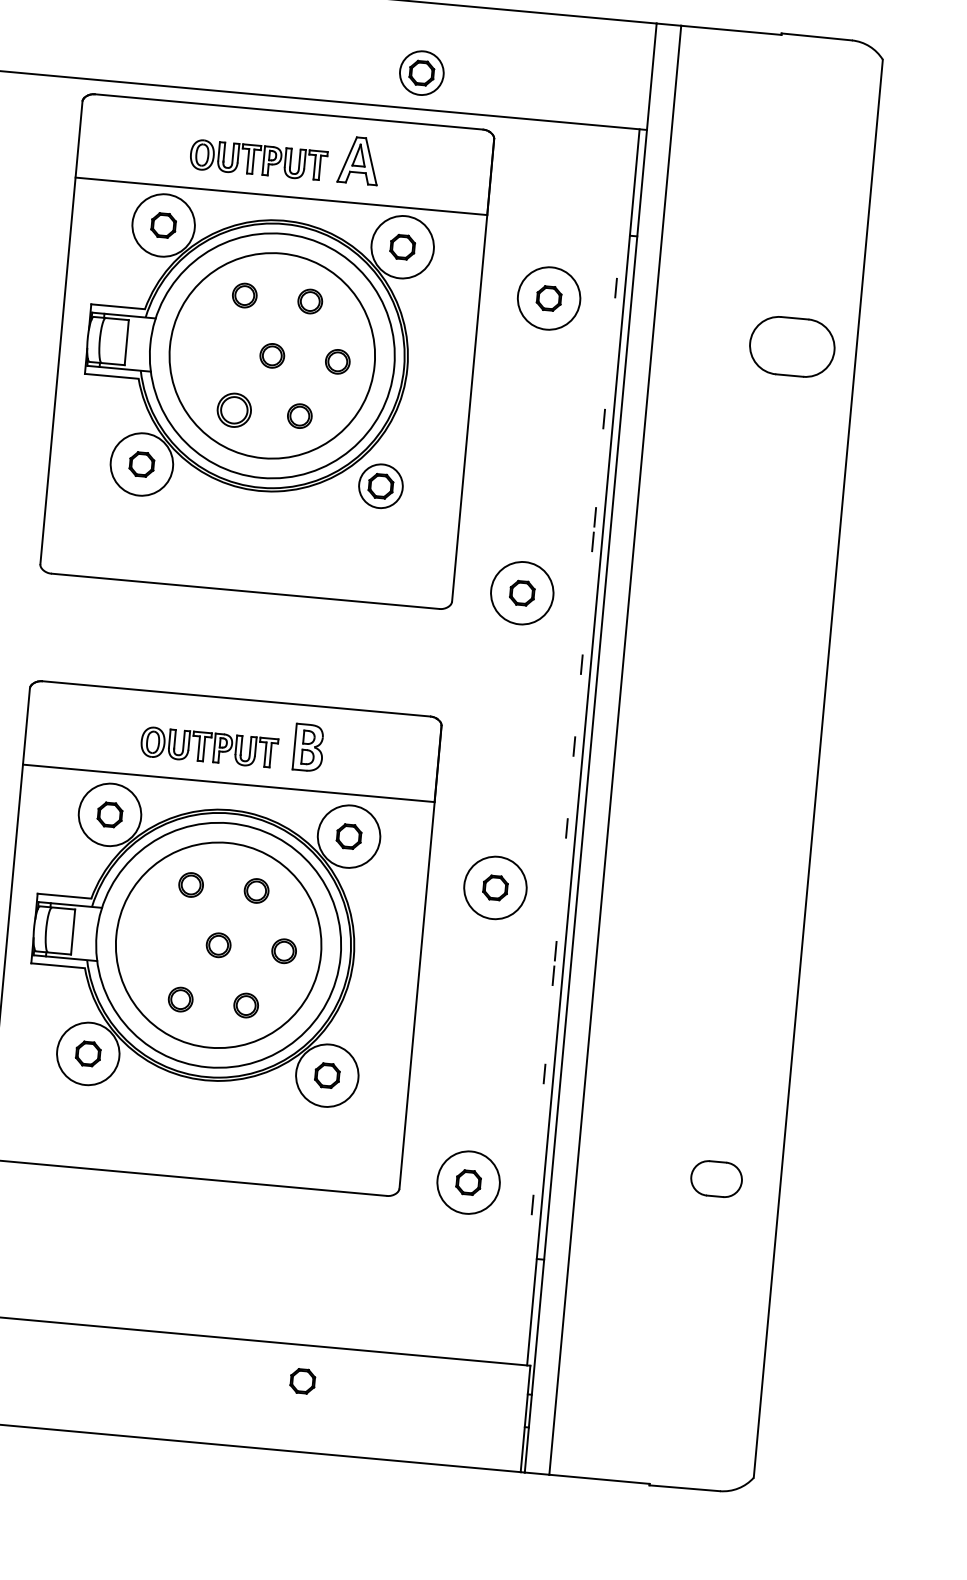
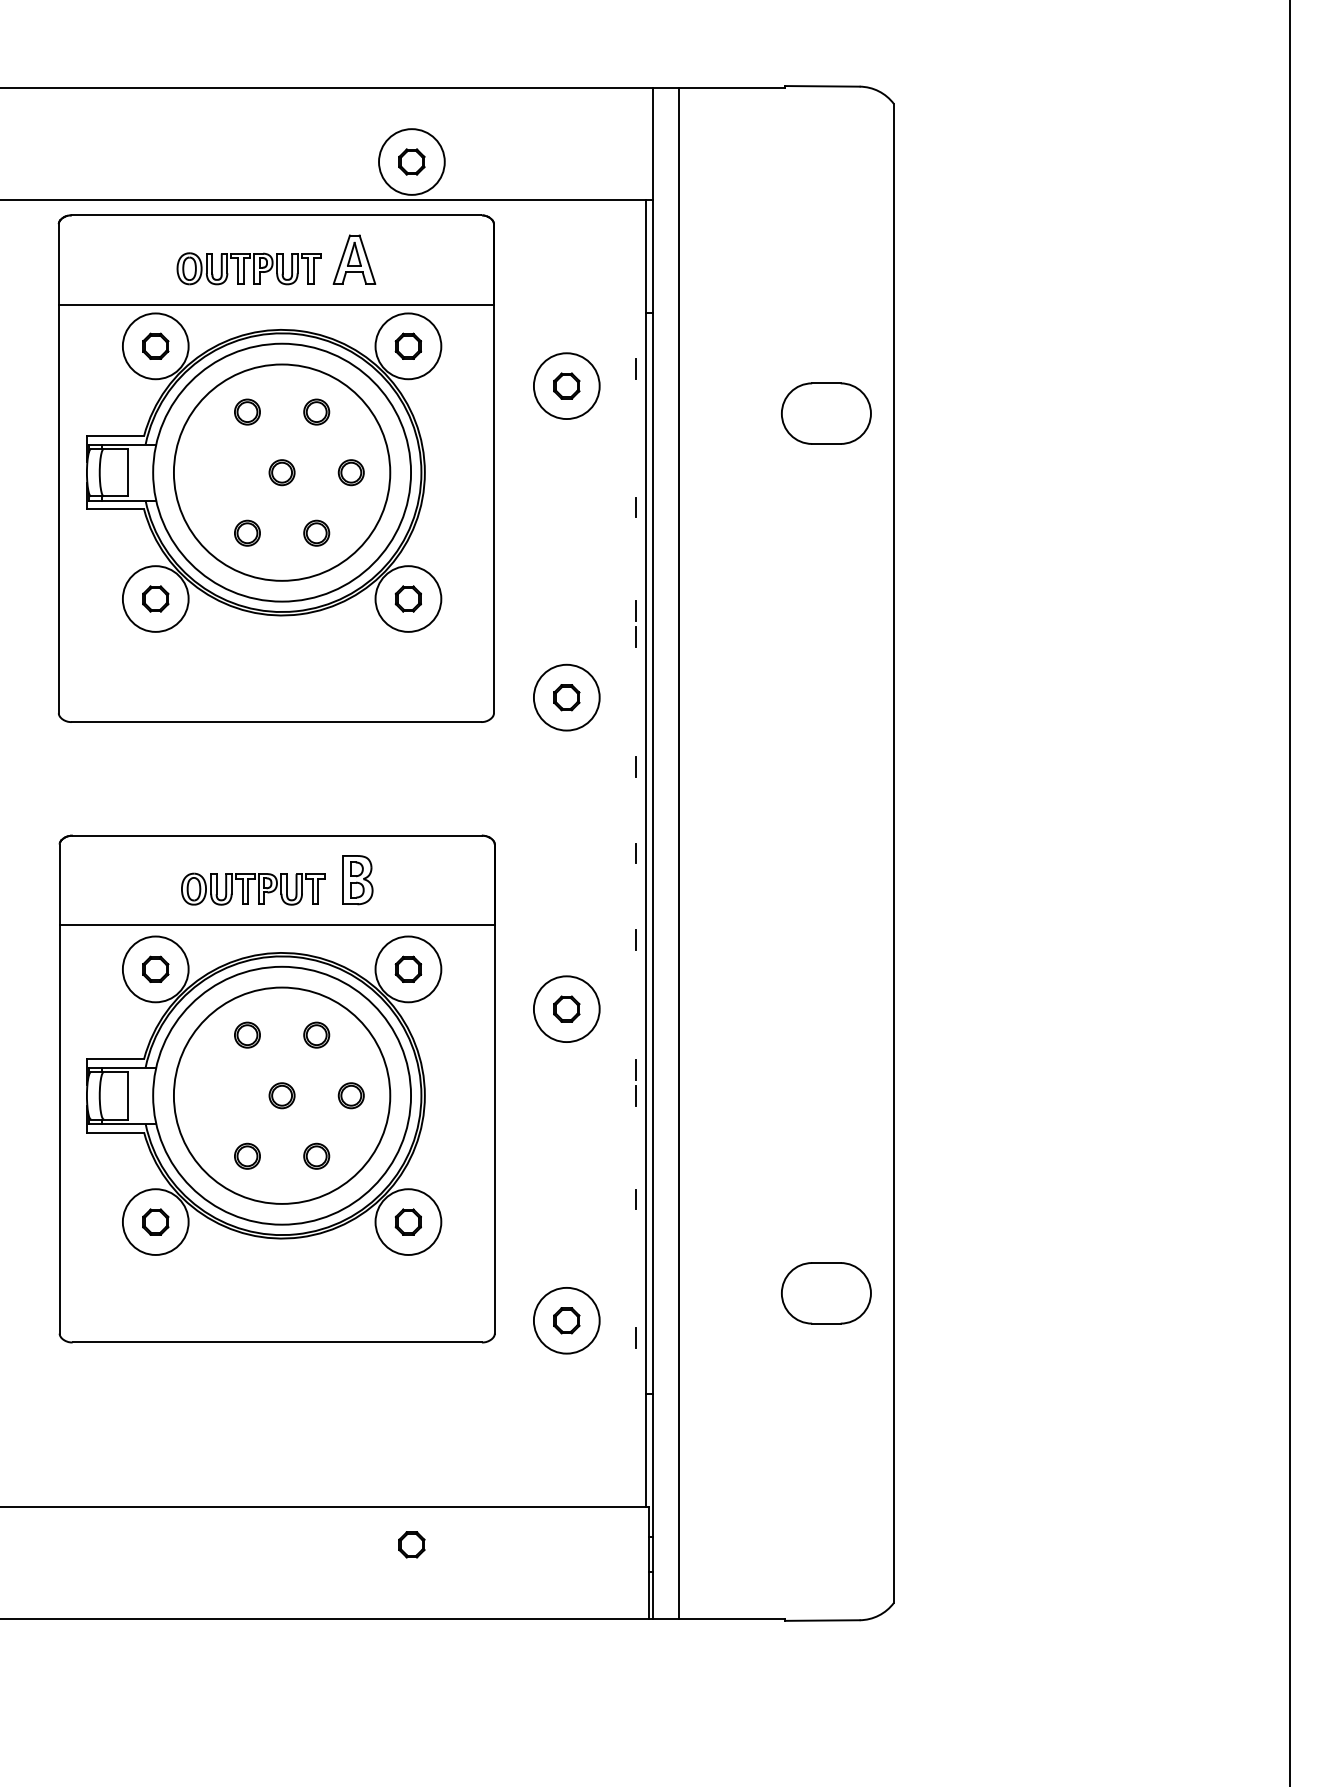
circle: (421, 72) -> (411, 161), size x1.43
part: (234, 409) -> (247, 532), size x0.71
circle: (381, 485) -> (408, 598), size x1.43
part: (716, 1179) -> (826, 1293), size x1.67

